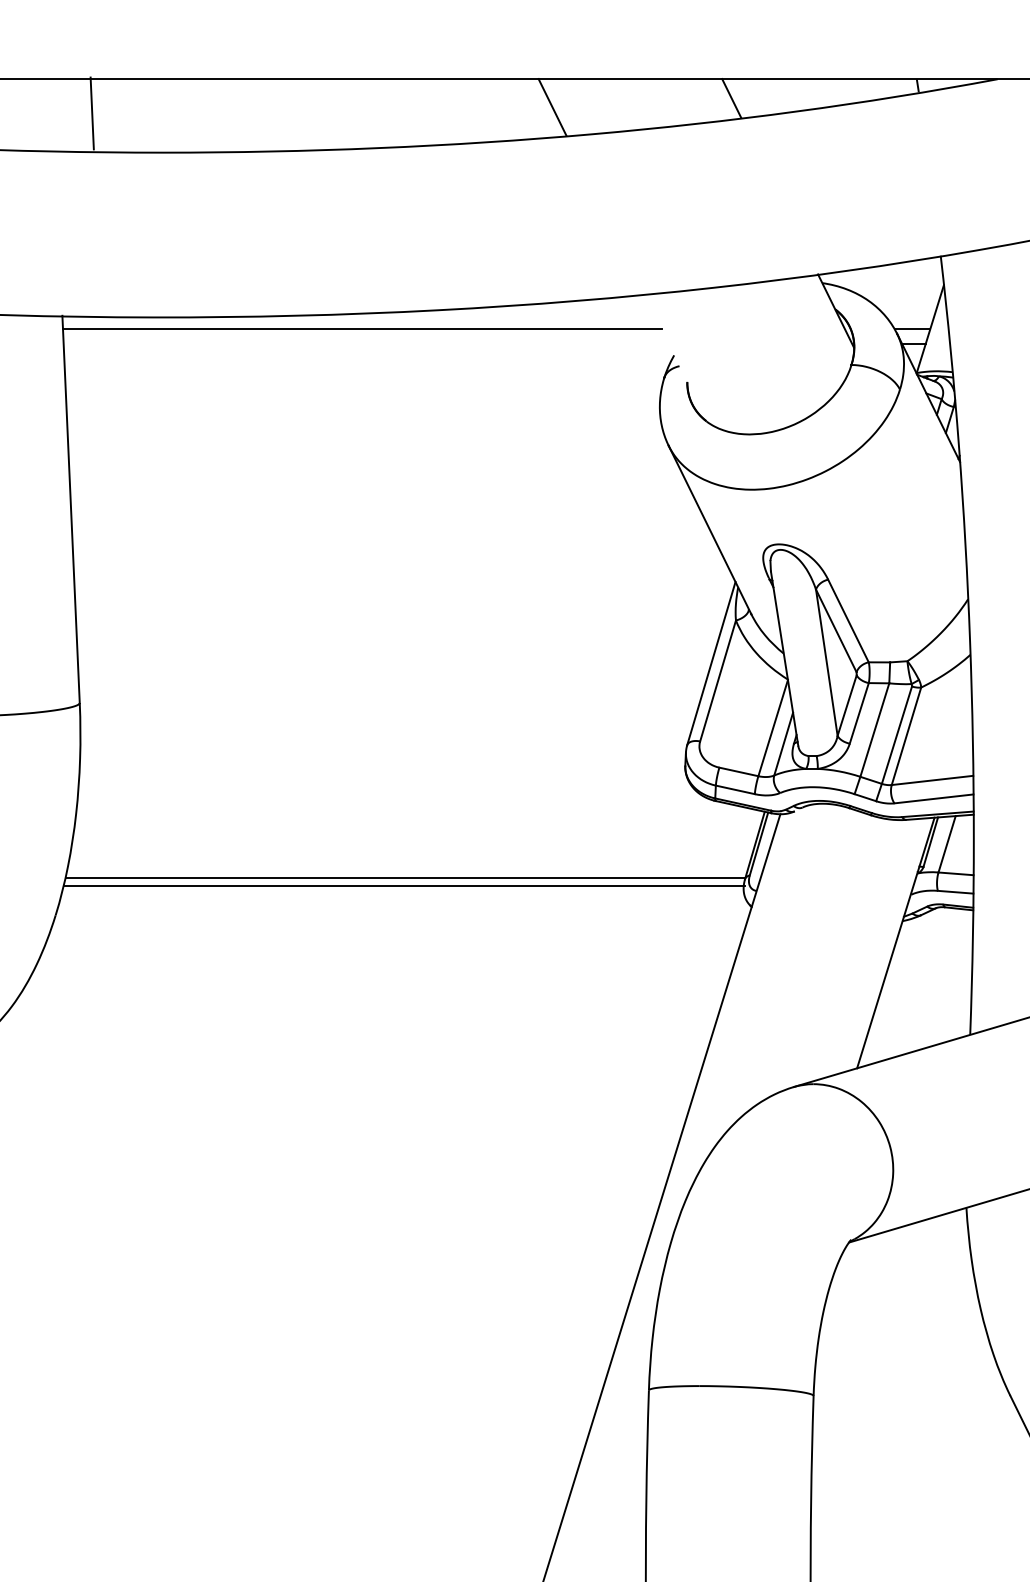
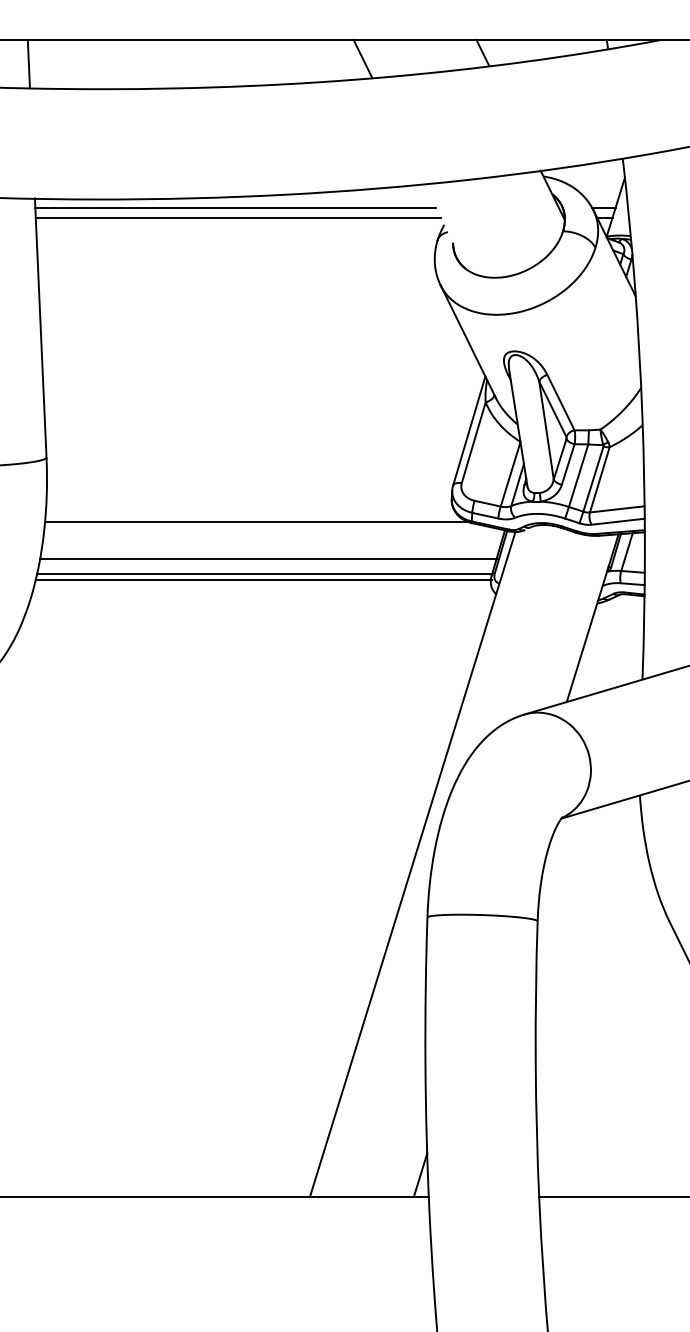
line: (91, 112) -> (28, 63), moved
line: (365, 344) -> (237, 217), added
line: (393, 798) -> (256, 521), added
line: (411, 853) -> (268, 558), added

